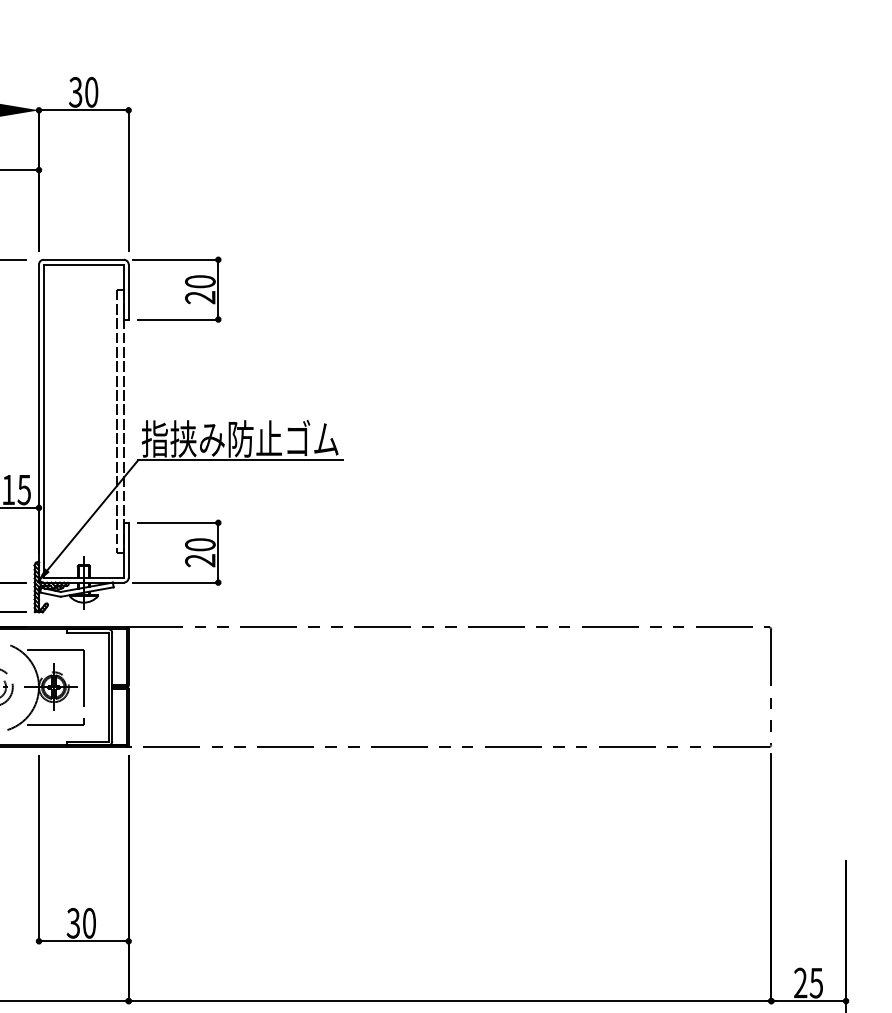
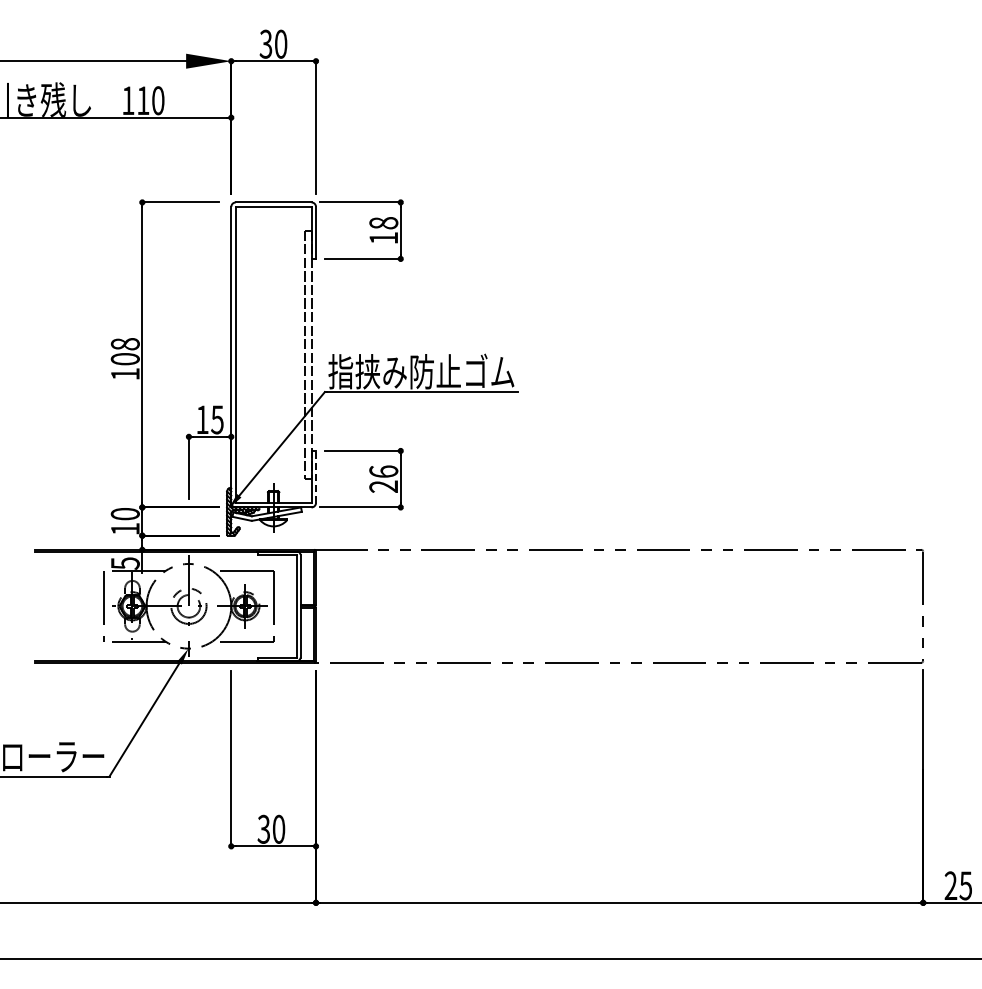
text: (200, 289) -> (383, 230), 20 -> 18
text: (200, 544) -> (383, 471), 20 -> 26
line: (129, 549) -> (316, 476), solid -> dashed

